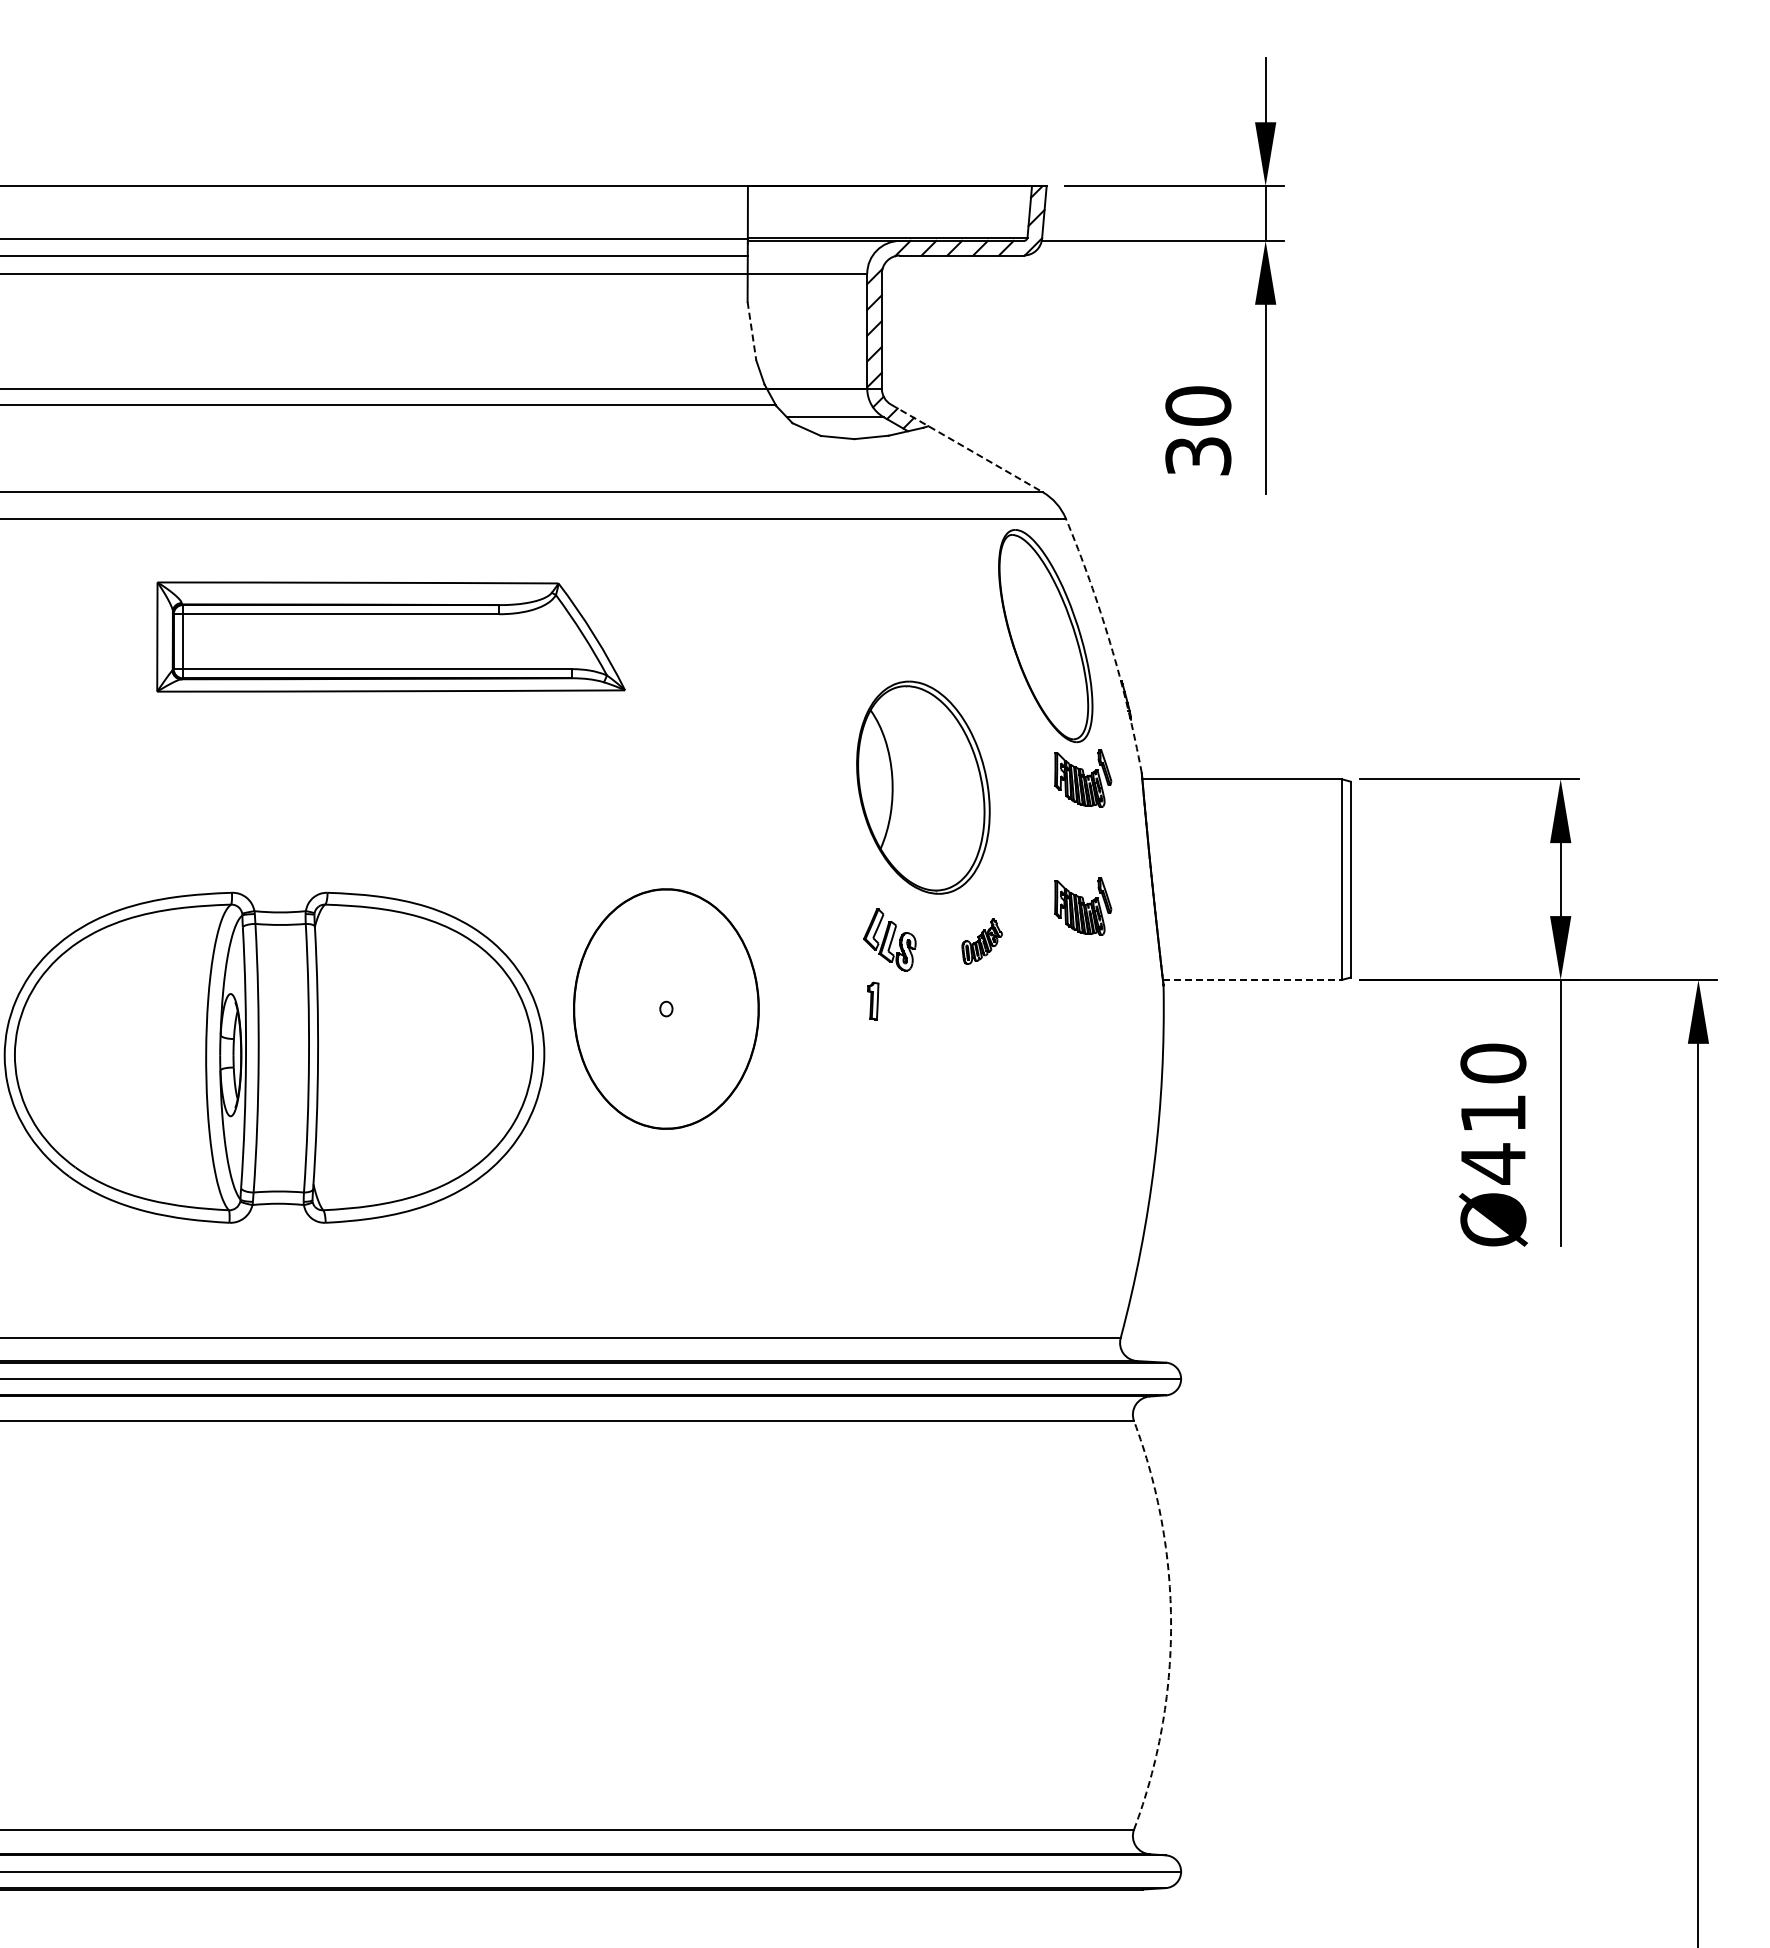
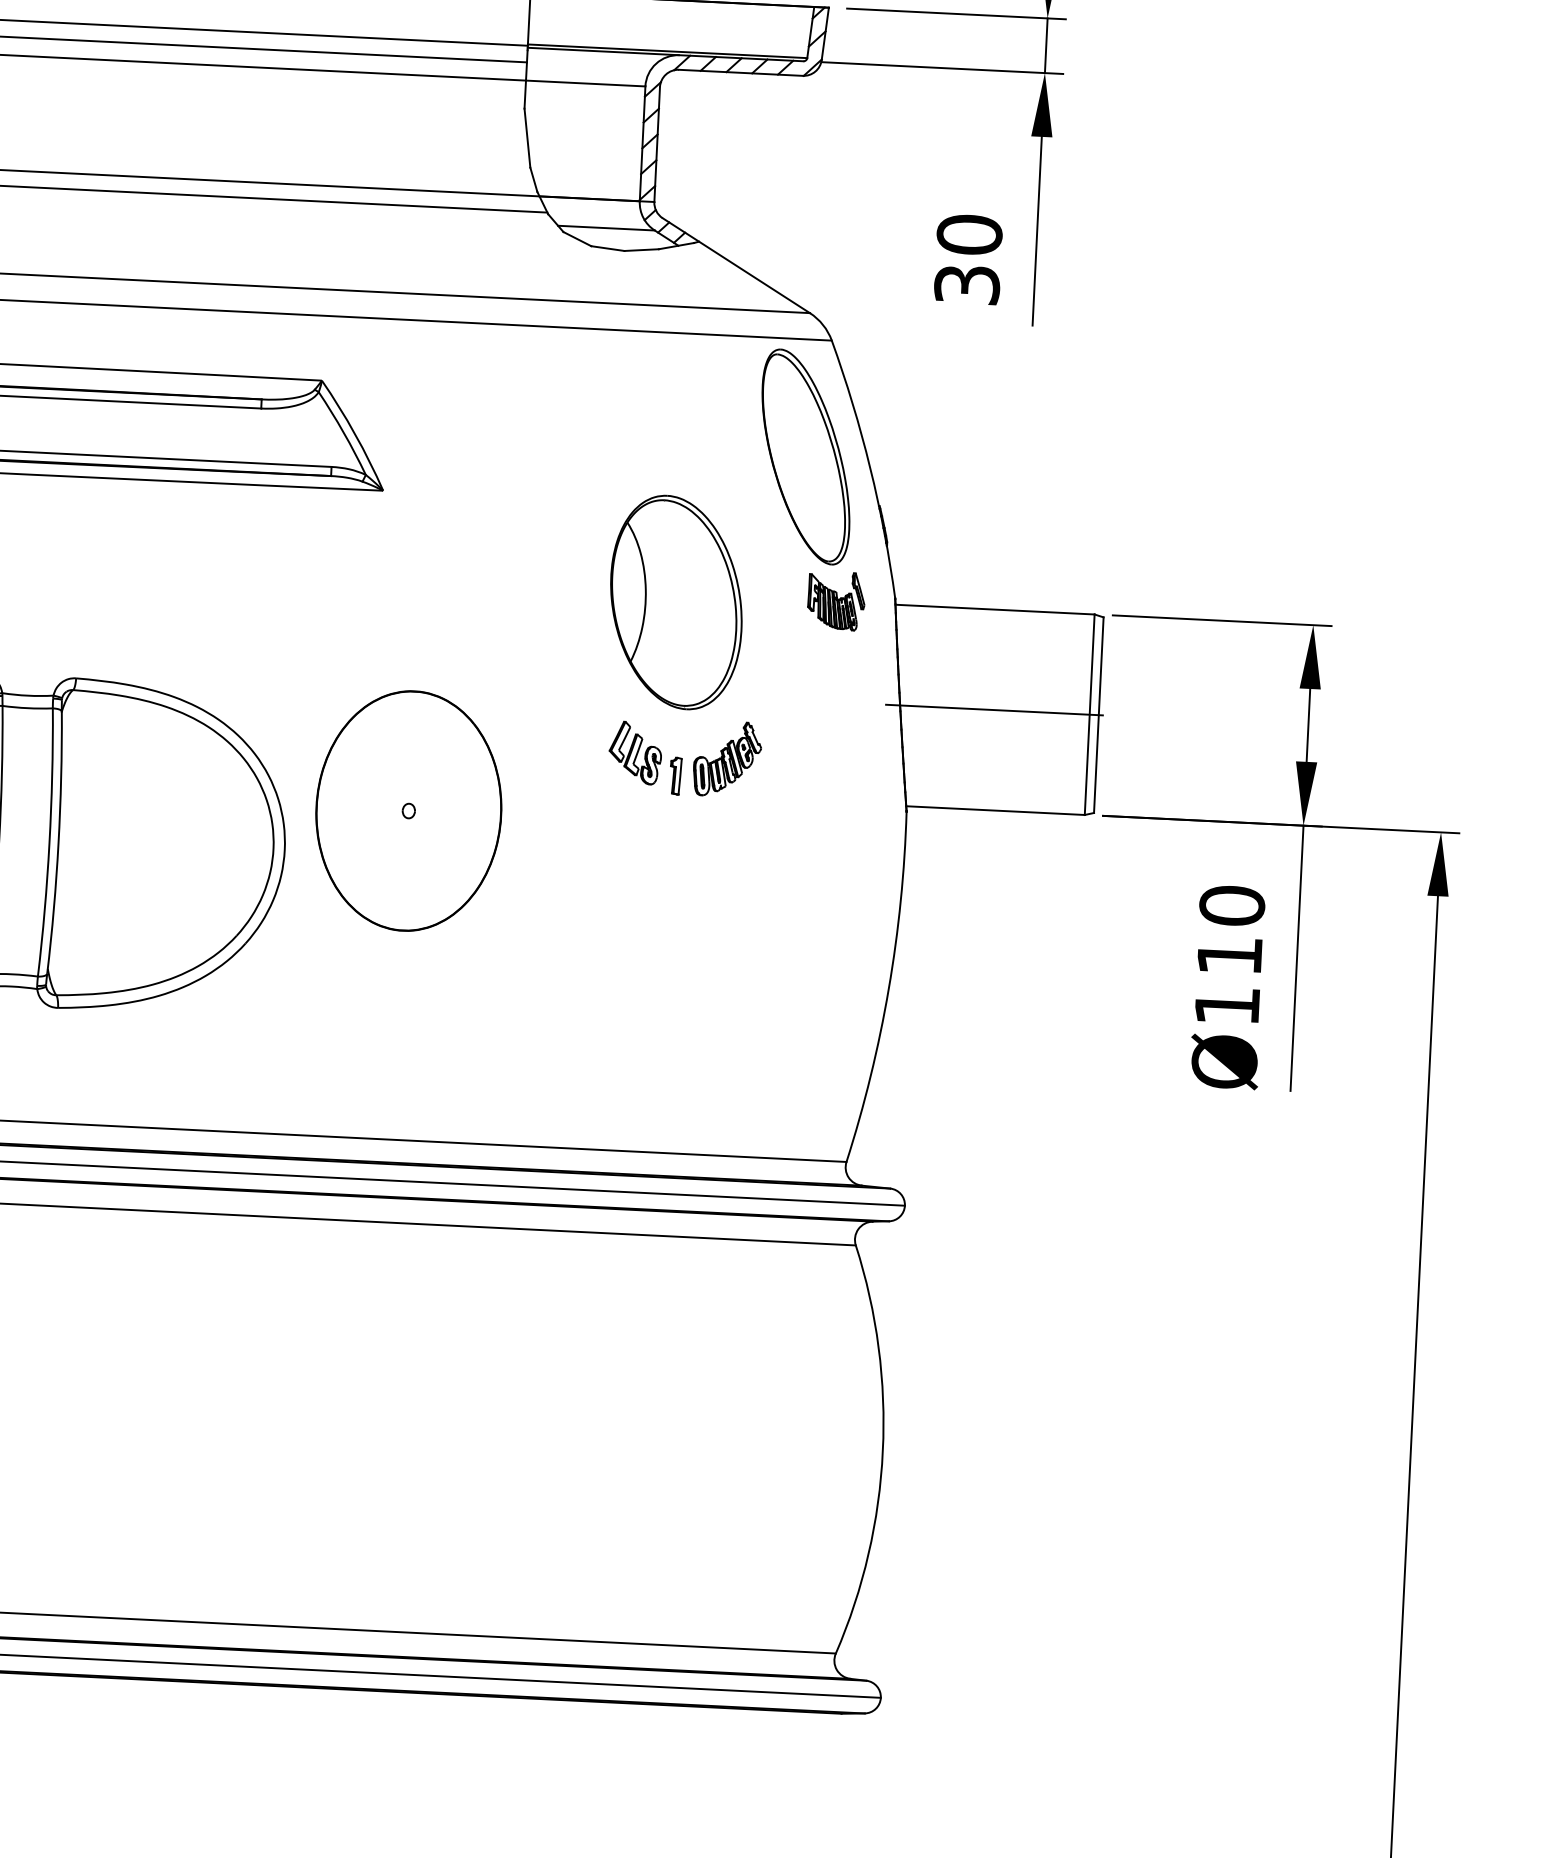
line: (751, 331) -> (526, 138), dashed -> solid
line: (966, 448) -> (735, 265), dashed -> solid
arc: (1110, 643) -> (870, 467), dashed -> solid
line: (1247, 879) -> (995, 710), added
part: (1083, 906) -> (830, 728), removed
part: (982, 941) -> (727, 759), size x1.67
line: (1252, 979) -> (995, 810), dashed -> solid
part: (873, 1000) -> (676, 775), moved
text: (1493, 1163) -> (1227, 1005), Ø410 -> Ø110
arc: (1171, 1625) -> (883, 1451), dashed -> solid

